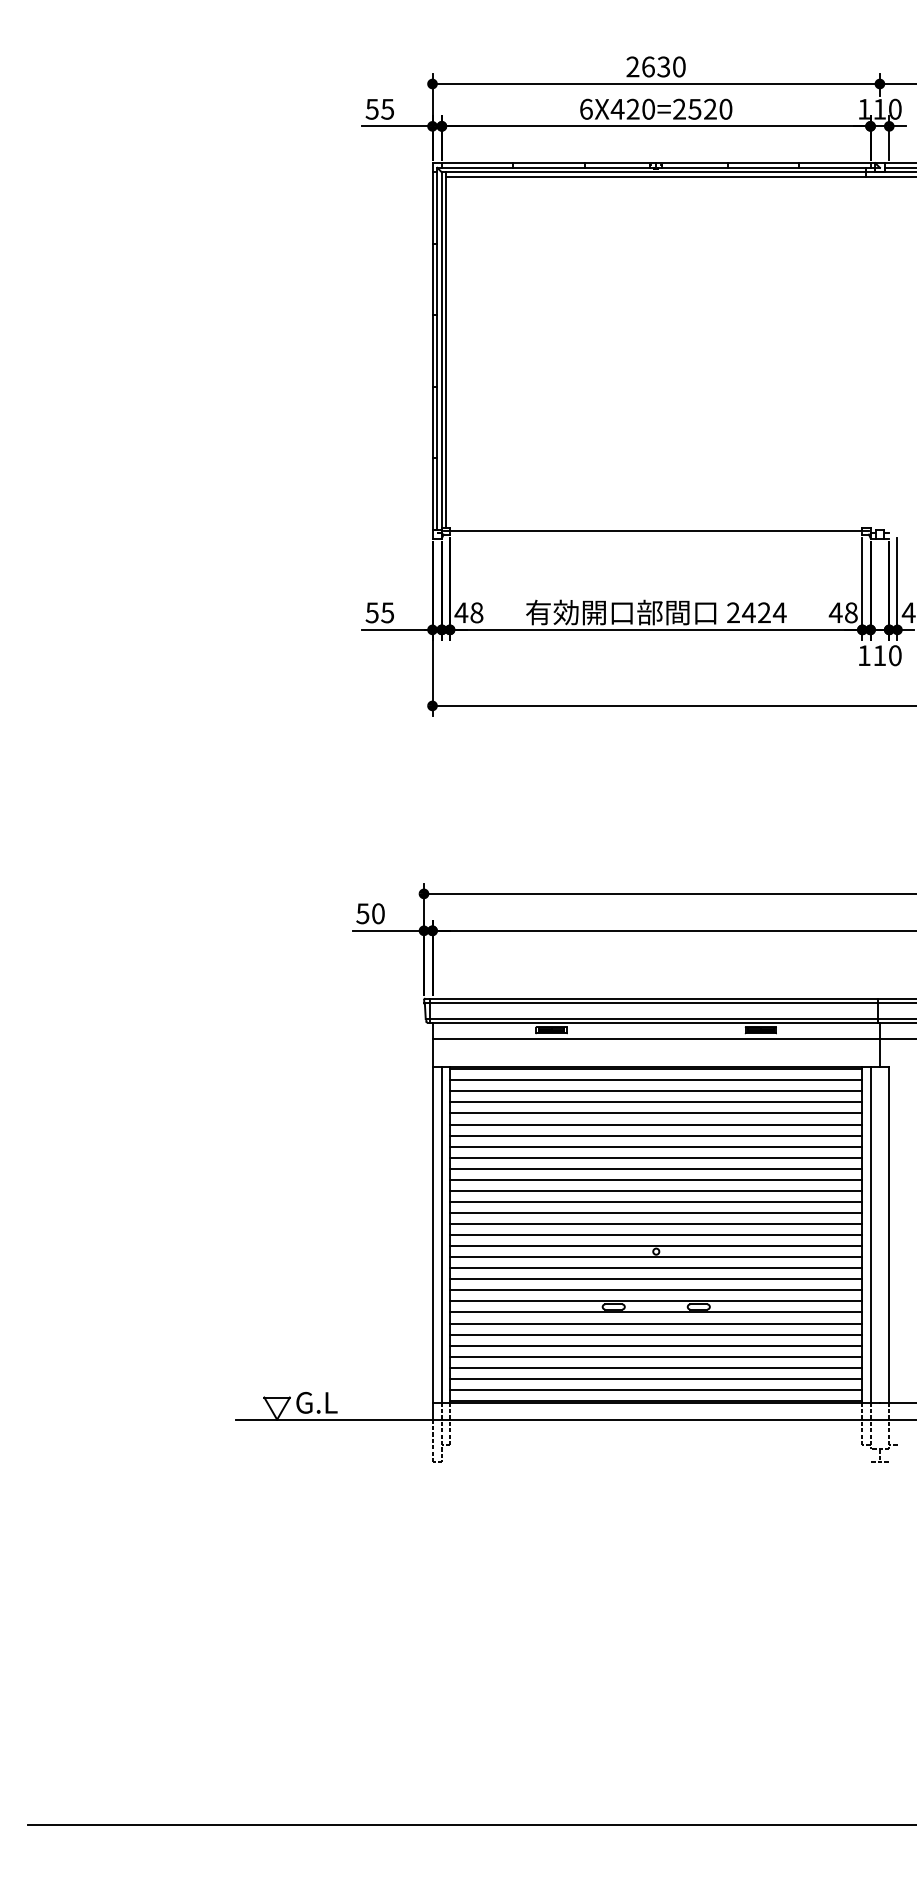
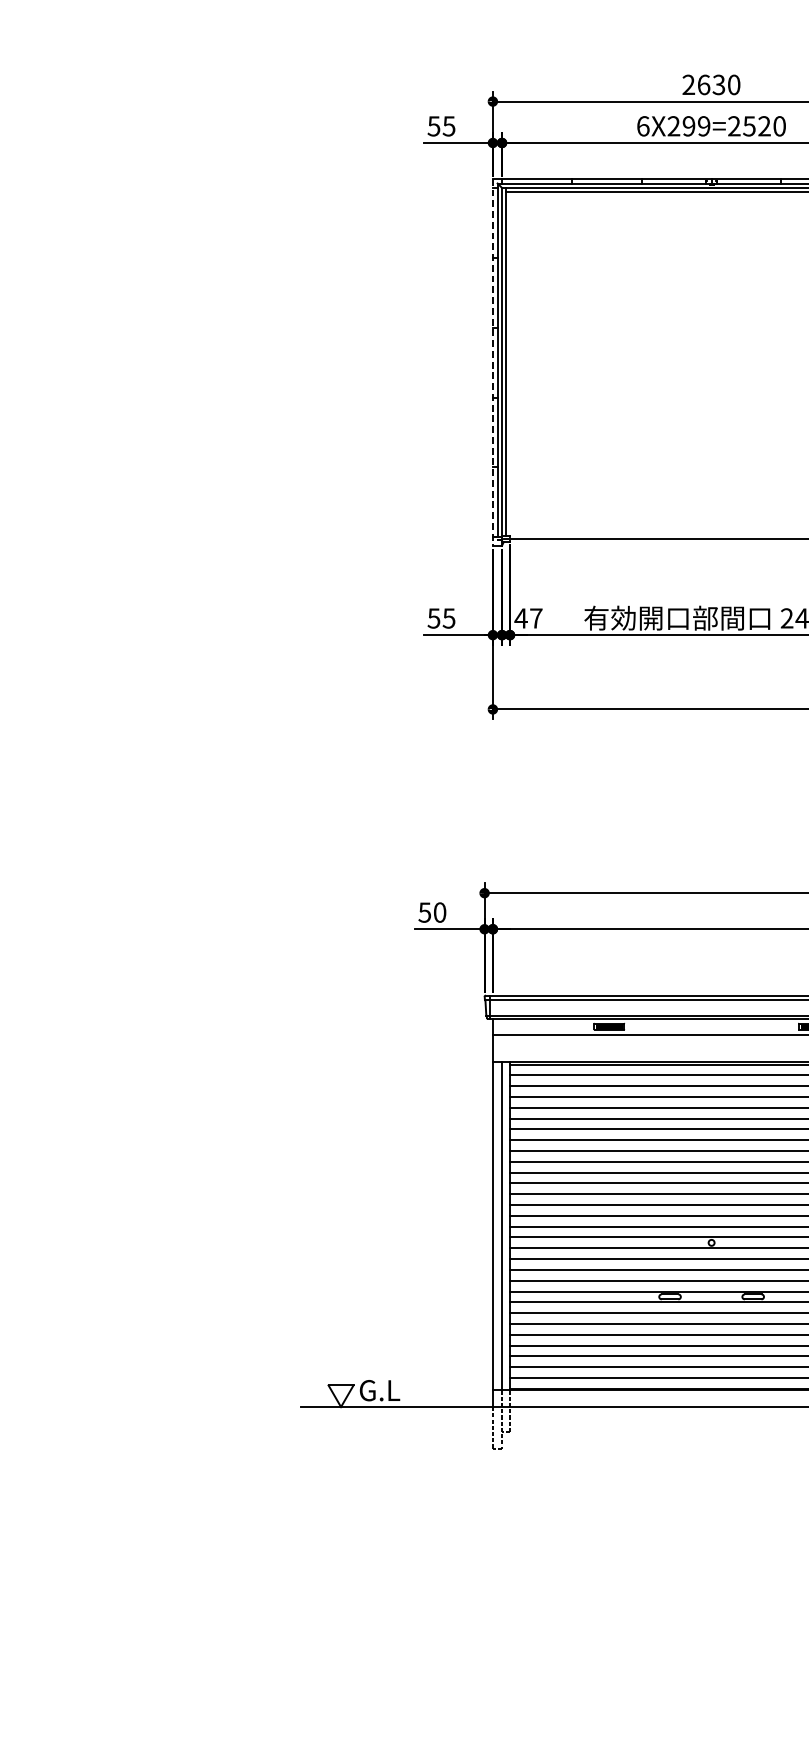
text: (632, 108) -> (688, 125), 6X420=2520 -> 6X299=2520
line: (432, 351) -> (492, 363), solid -> dashed
text: (476, 612) -> (535, 618), 48 -> 47

